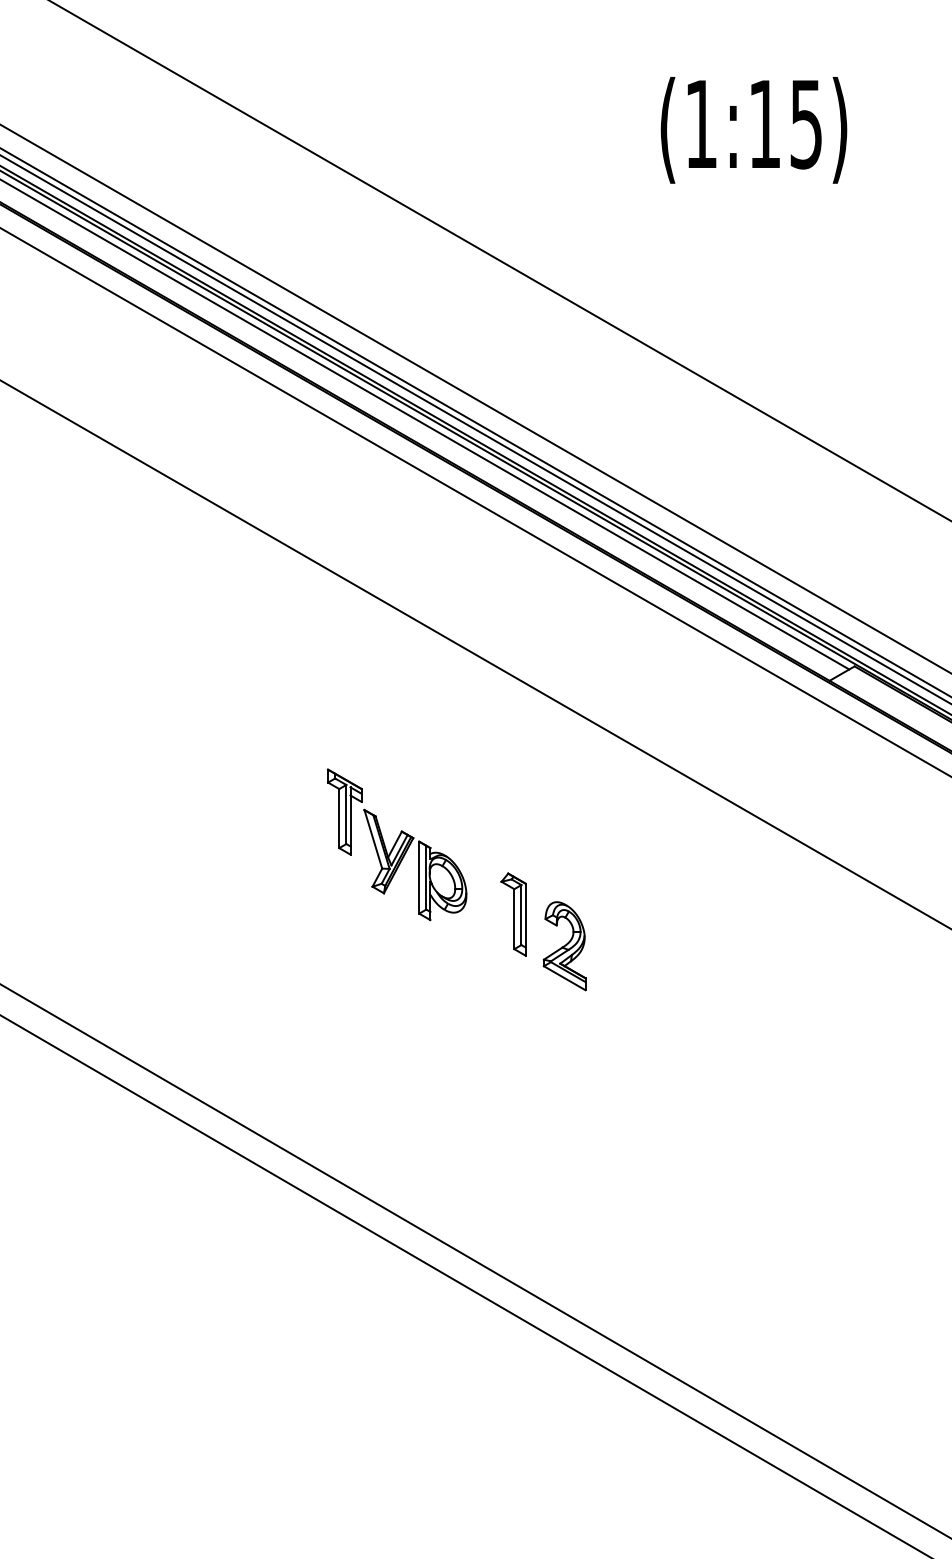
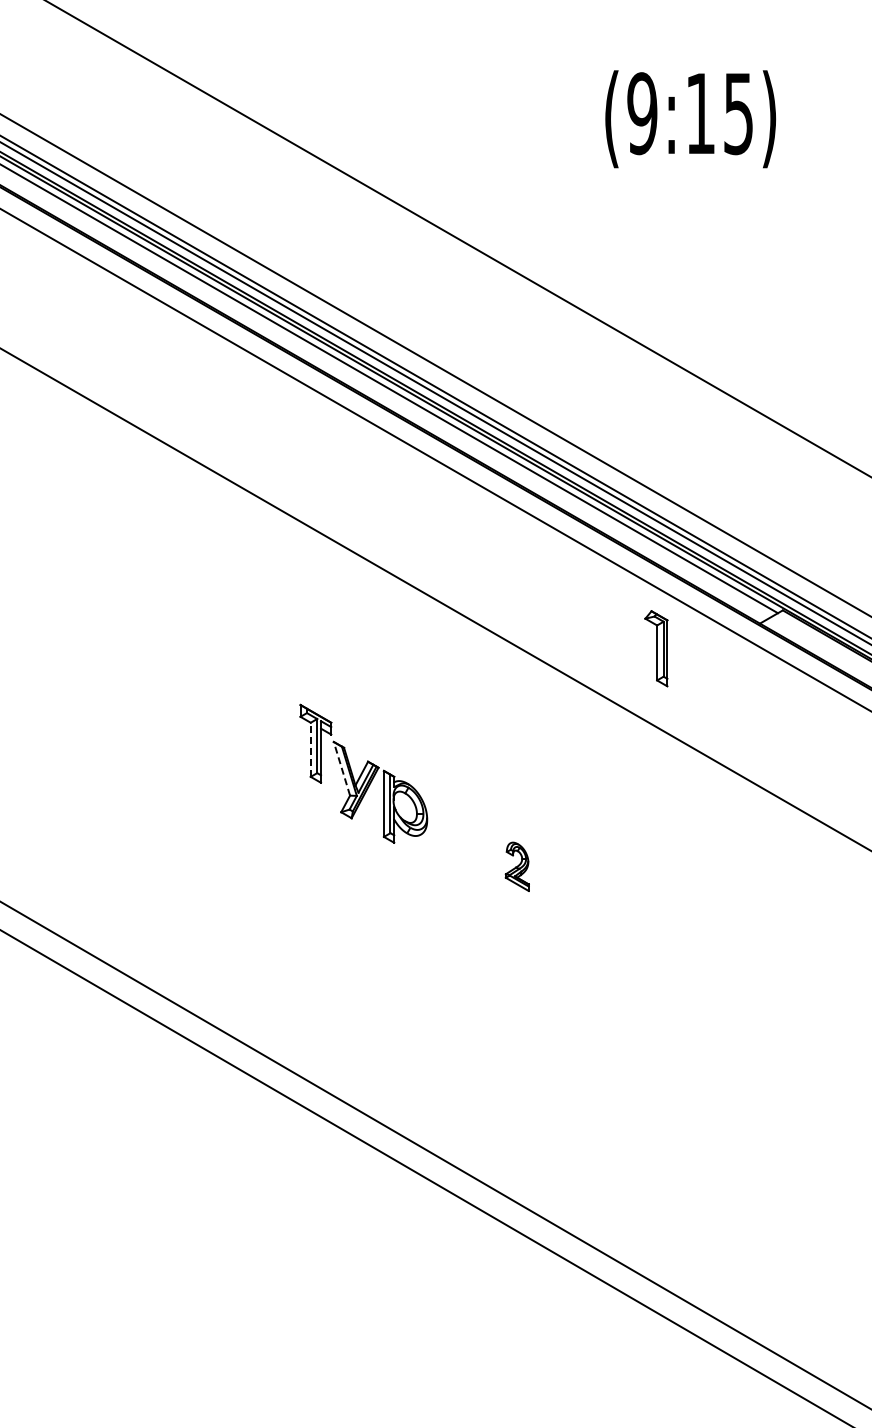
text: (701, 124) -> (642, 113), (1:15) -> (9:15)
line: (339, 818) -> (310, 749), solid -> dashed
line: (372, 838) -> (341, 768), solid -> dashed
part: (513, 914) -> (656, 648), moved
part: (564, 945) -> (517, 866), size x0.6

